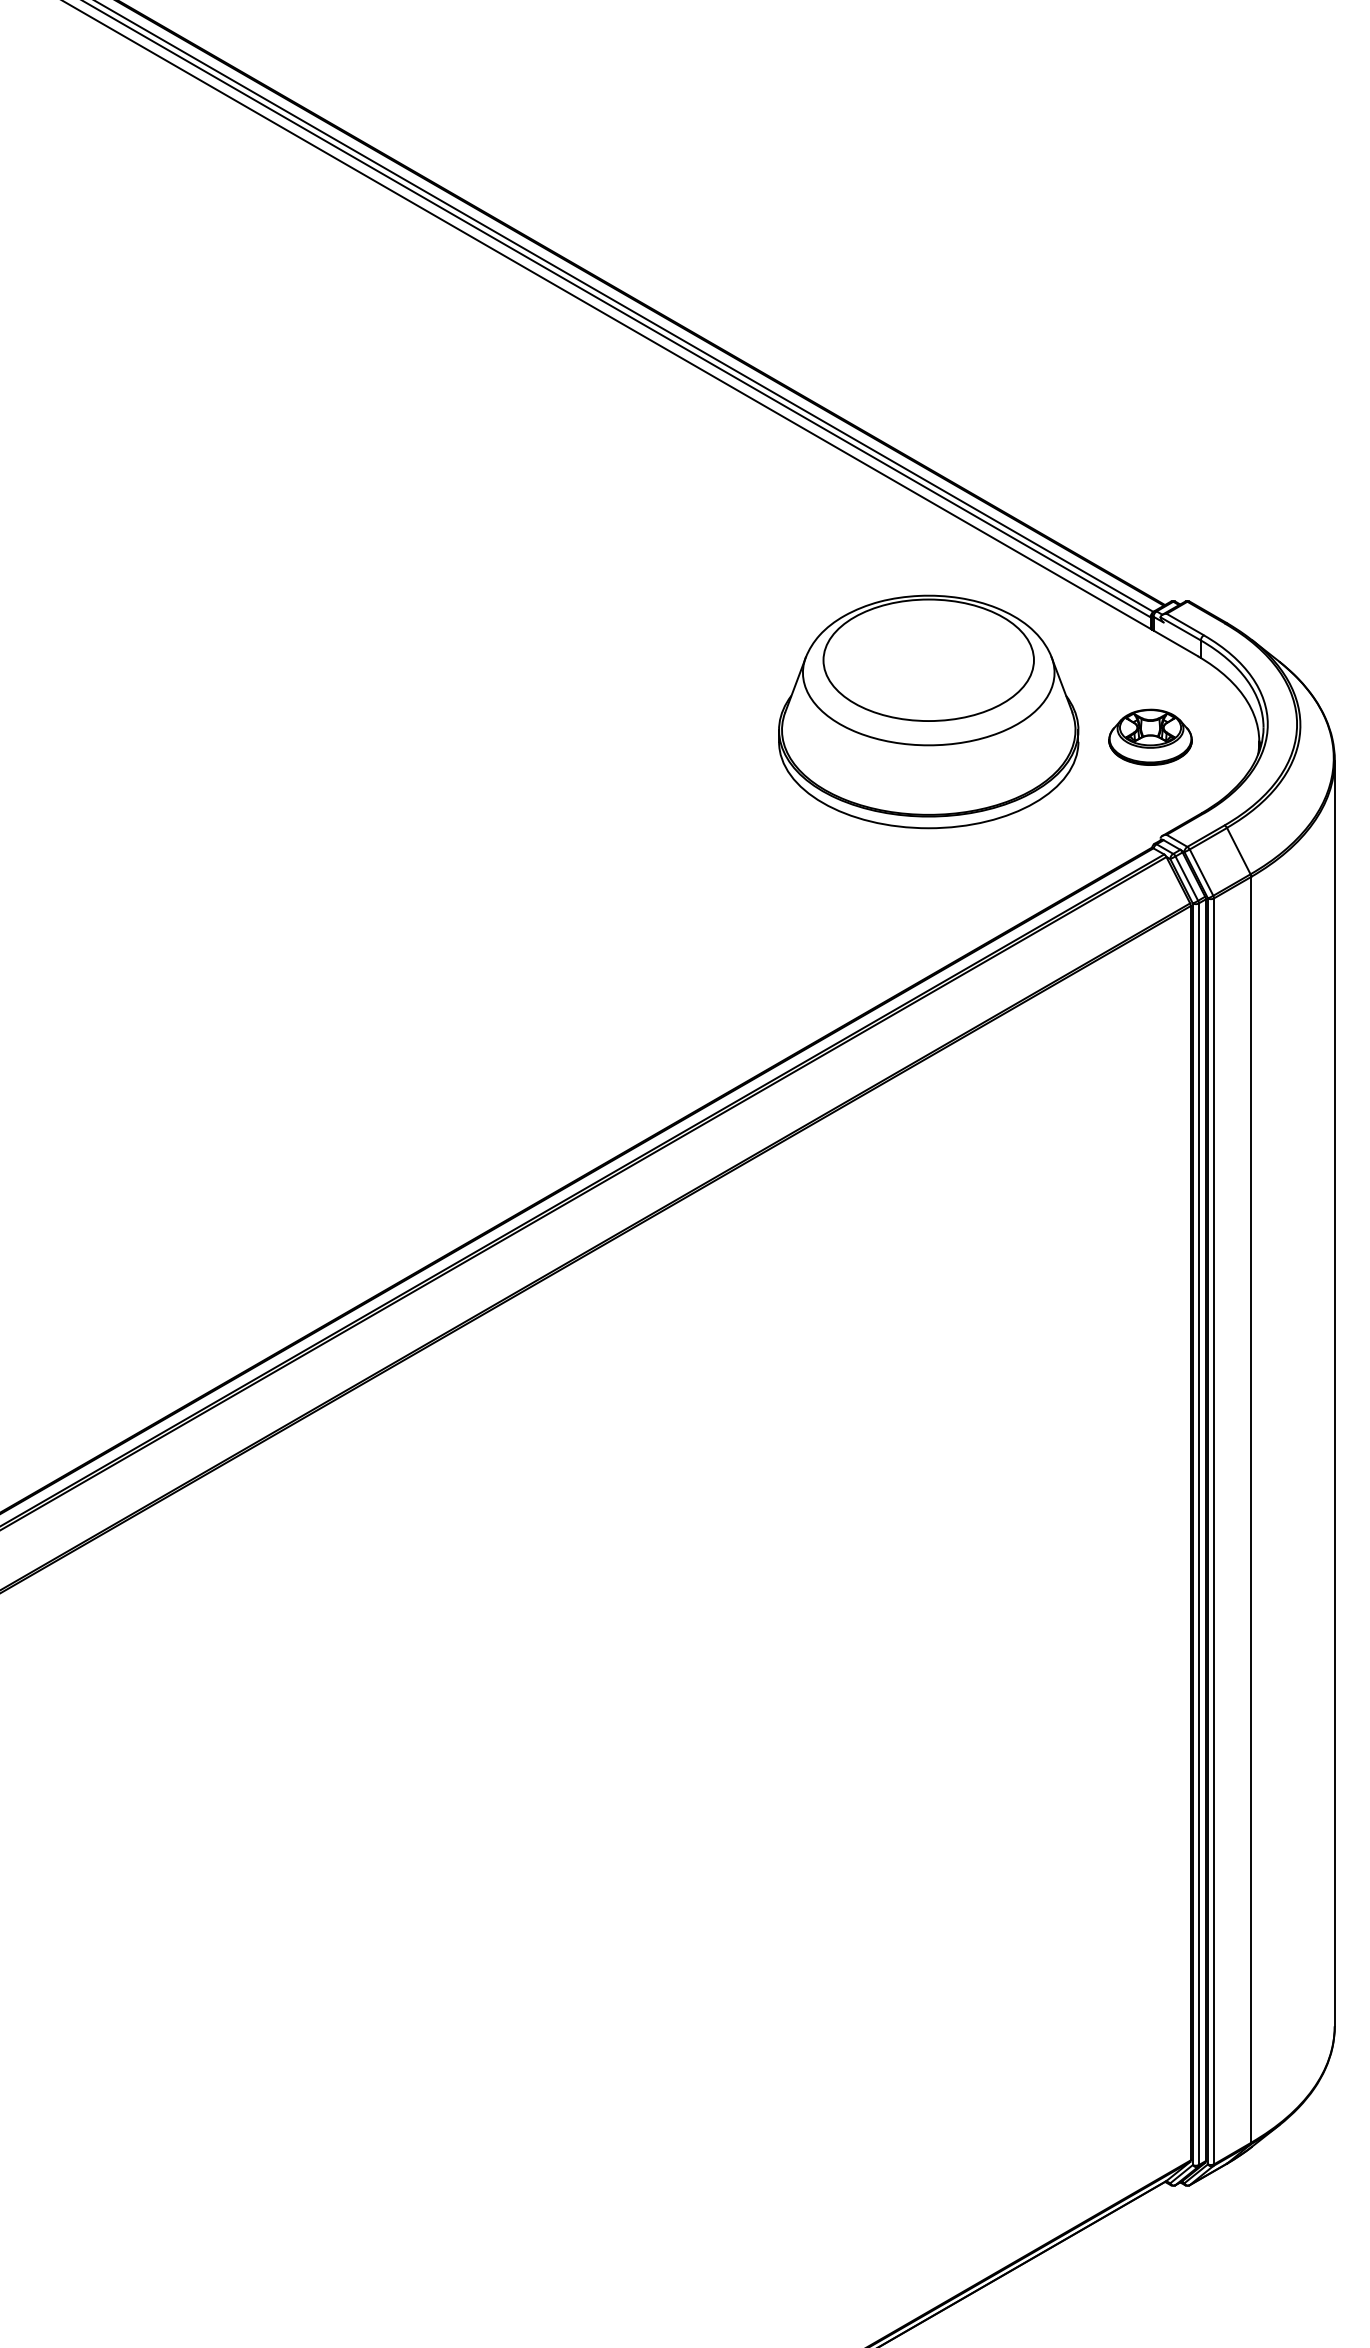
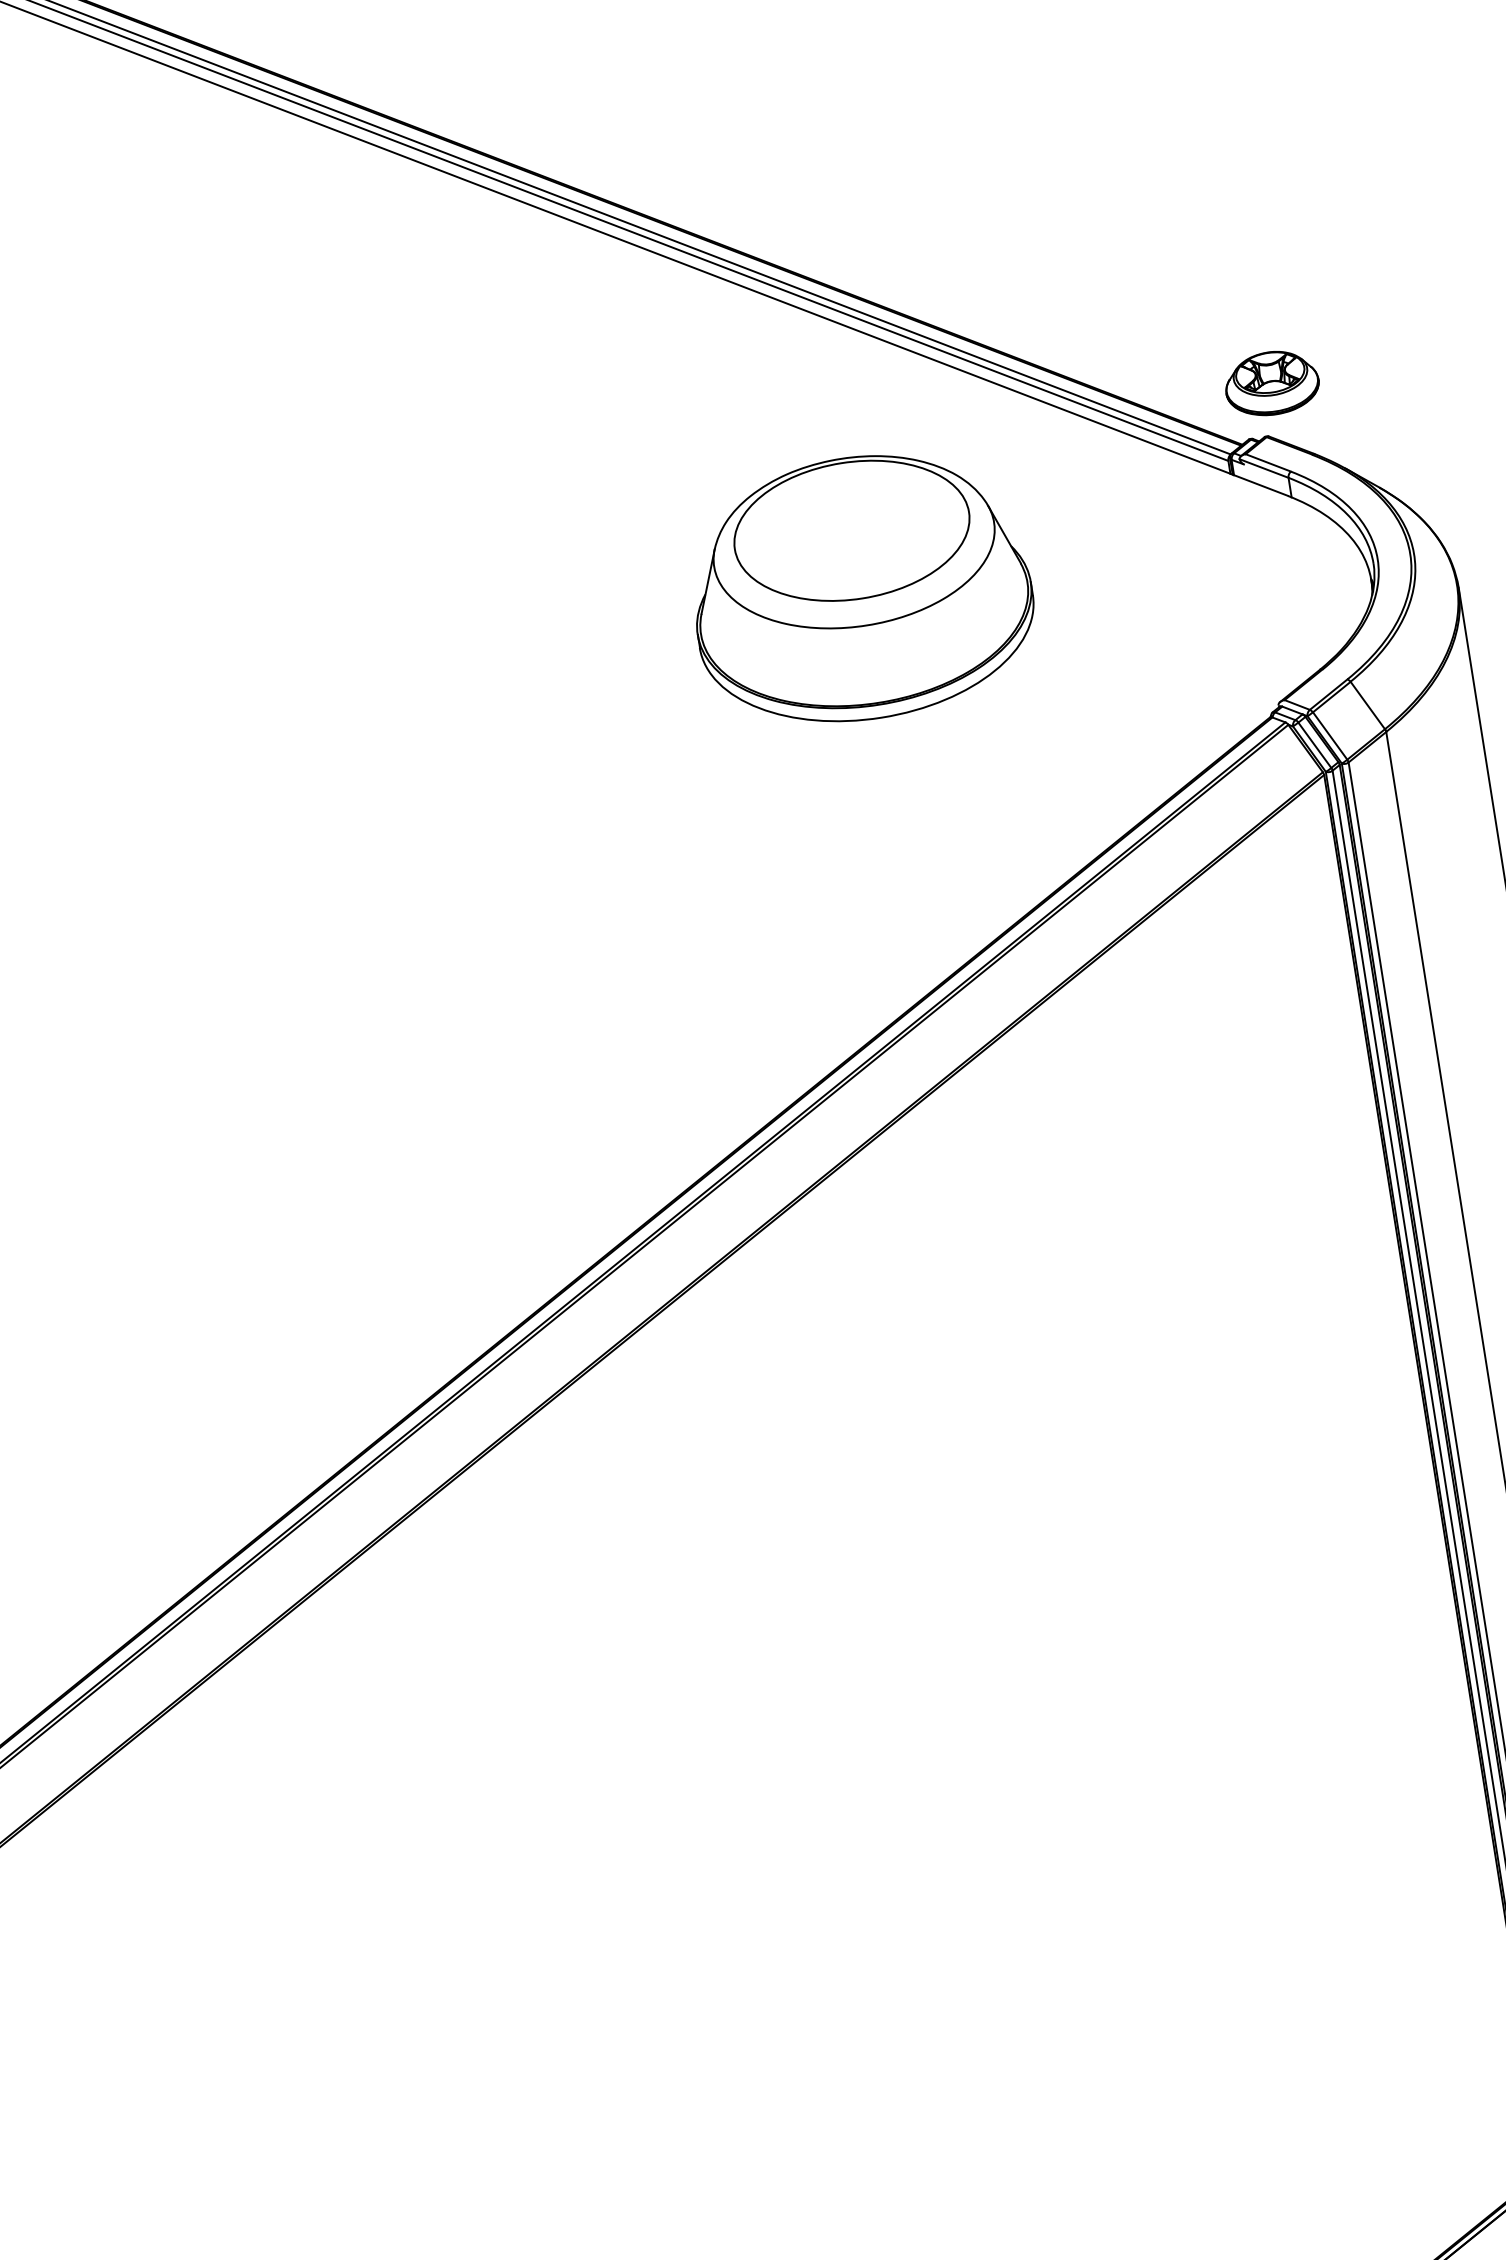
part: (928, 711) -> (860, 587), moved
part: (1150, 736) -> (1271, 382), moved

